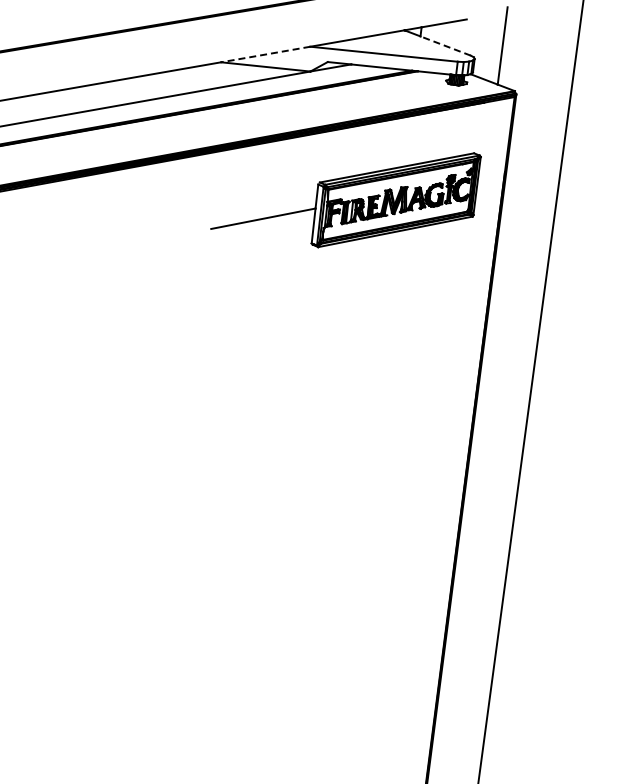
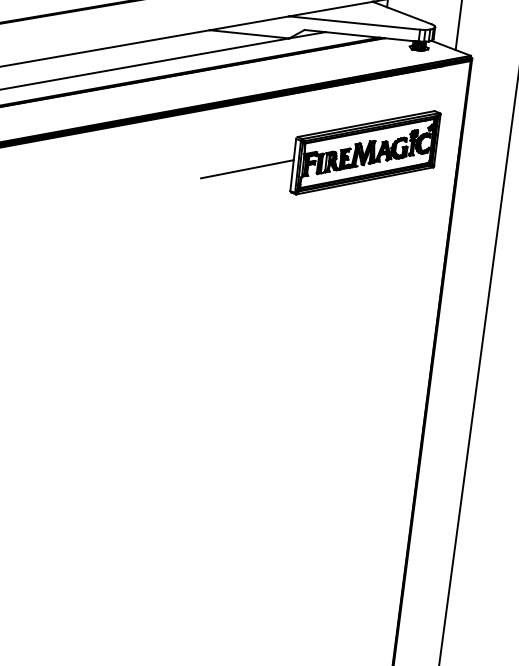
line: (445, 46) -> (409, 16), dashed -> solid
line: (265, 54) -> (249, 23), dashed -> solid

